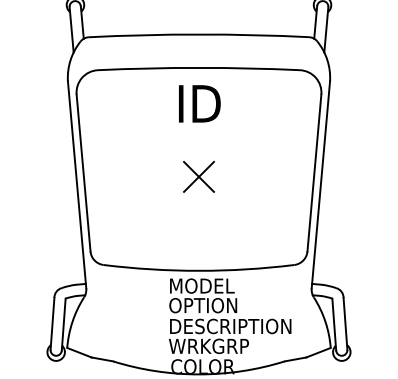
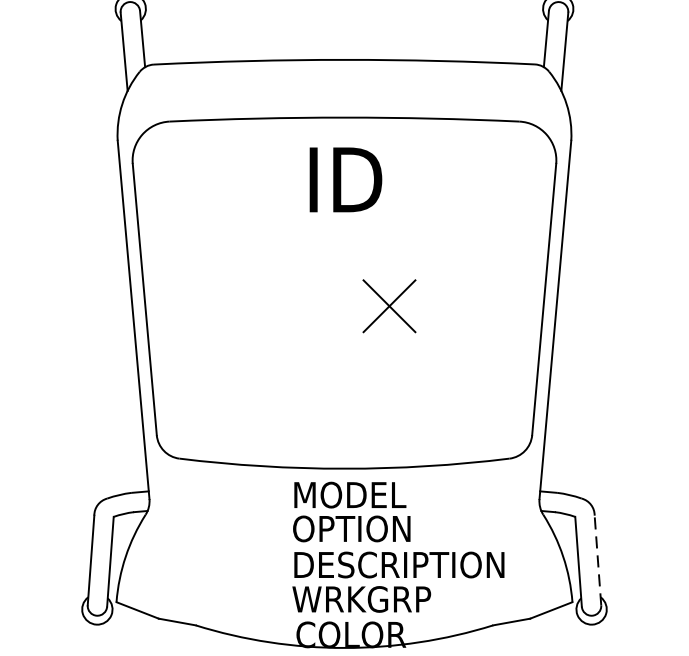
part: (198, 176) -> (388, 305), moved
line: (345, 323) -> (597, 559), solid -> dashed

